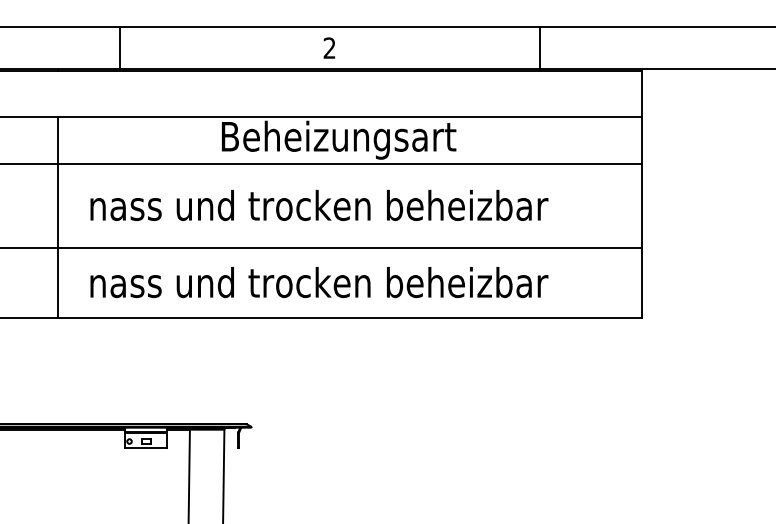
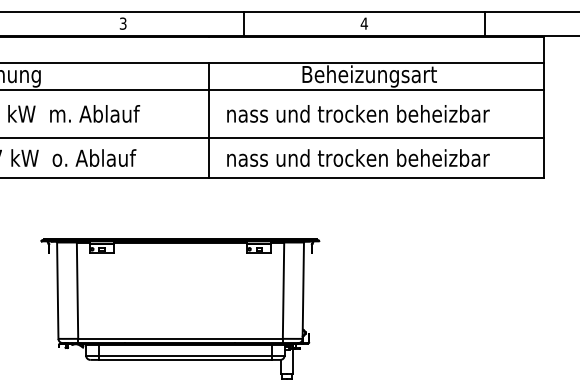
text: (329, 47) -> (364, 23), 2 -> 4

